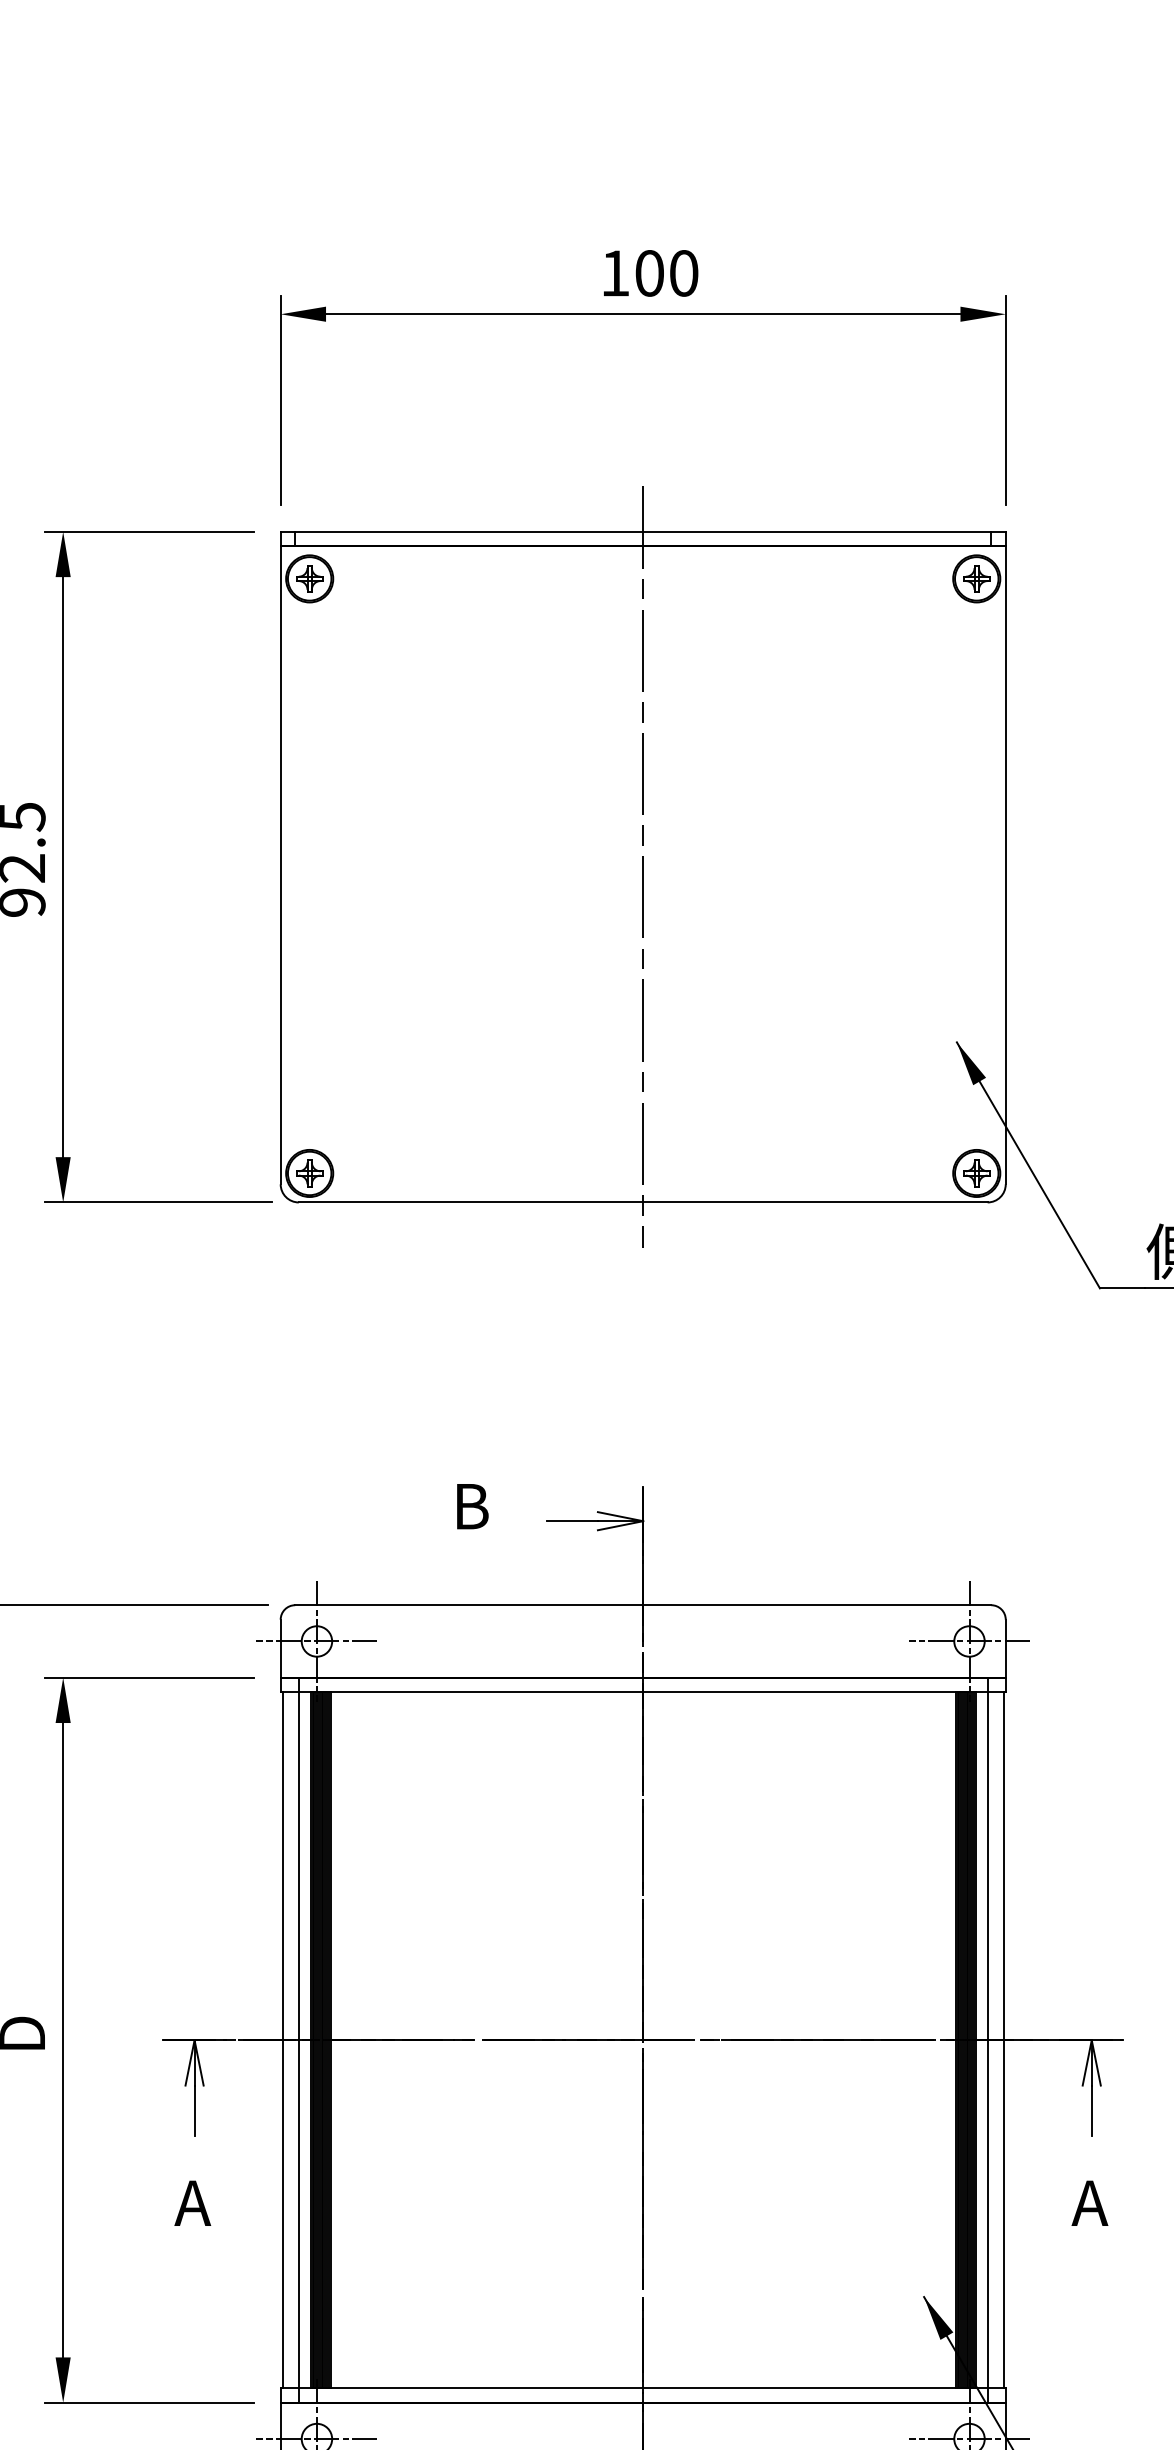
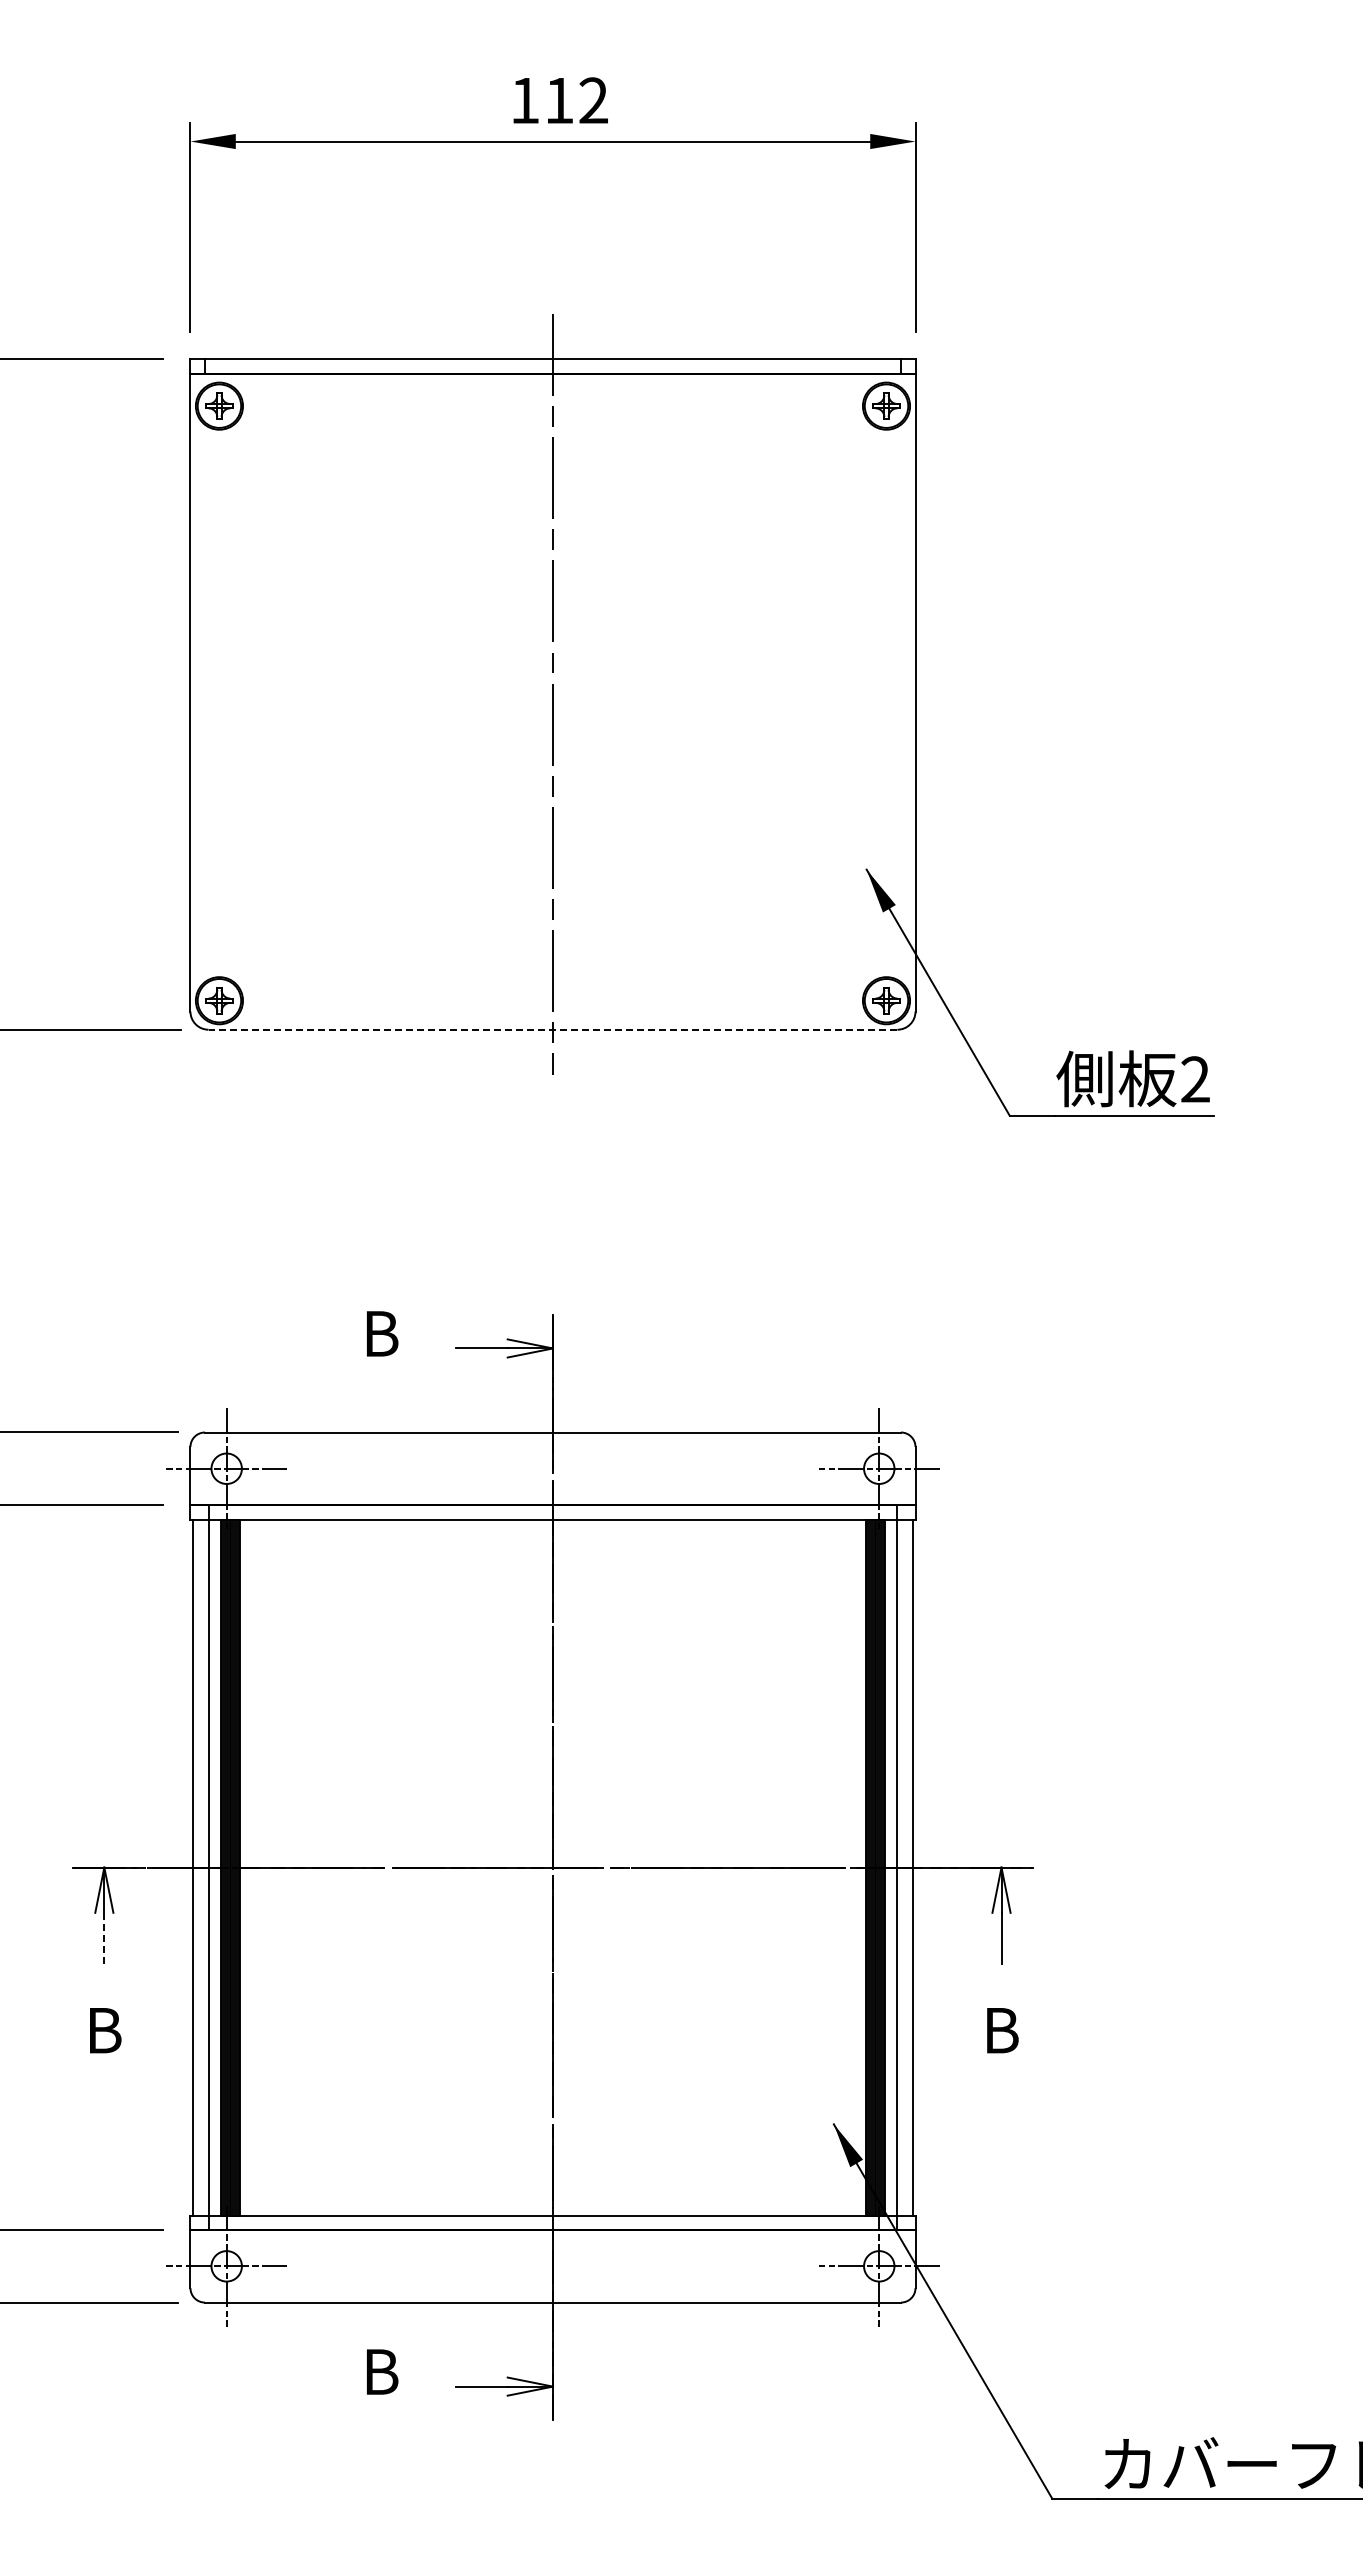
text: (666, 273) -> (576, 100), 100 -> 112
line: (642, 1202) -> (552, 1029), solid -> dashed
line: (194, 2110) -> (104, 1937), solid -> dashed
text: (192, 2203) -> (102, 2030), A -> B
text: (1089, 2203) -> (999, 2030), A -> B

